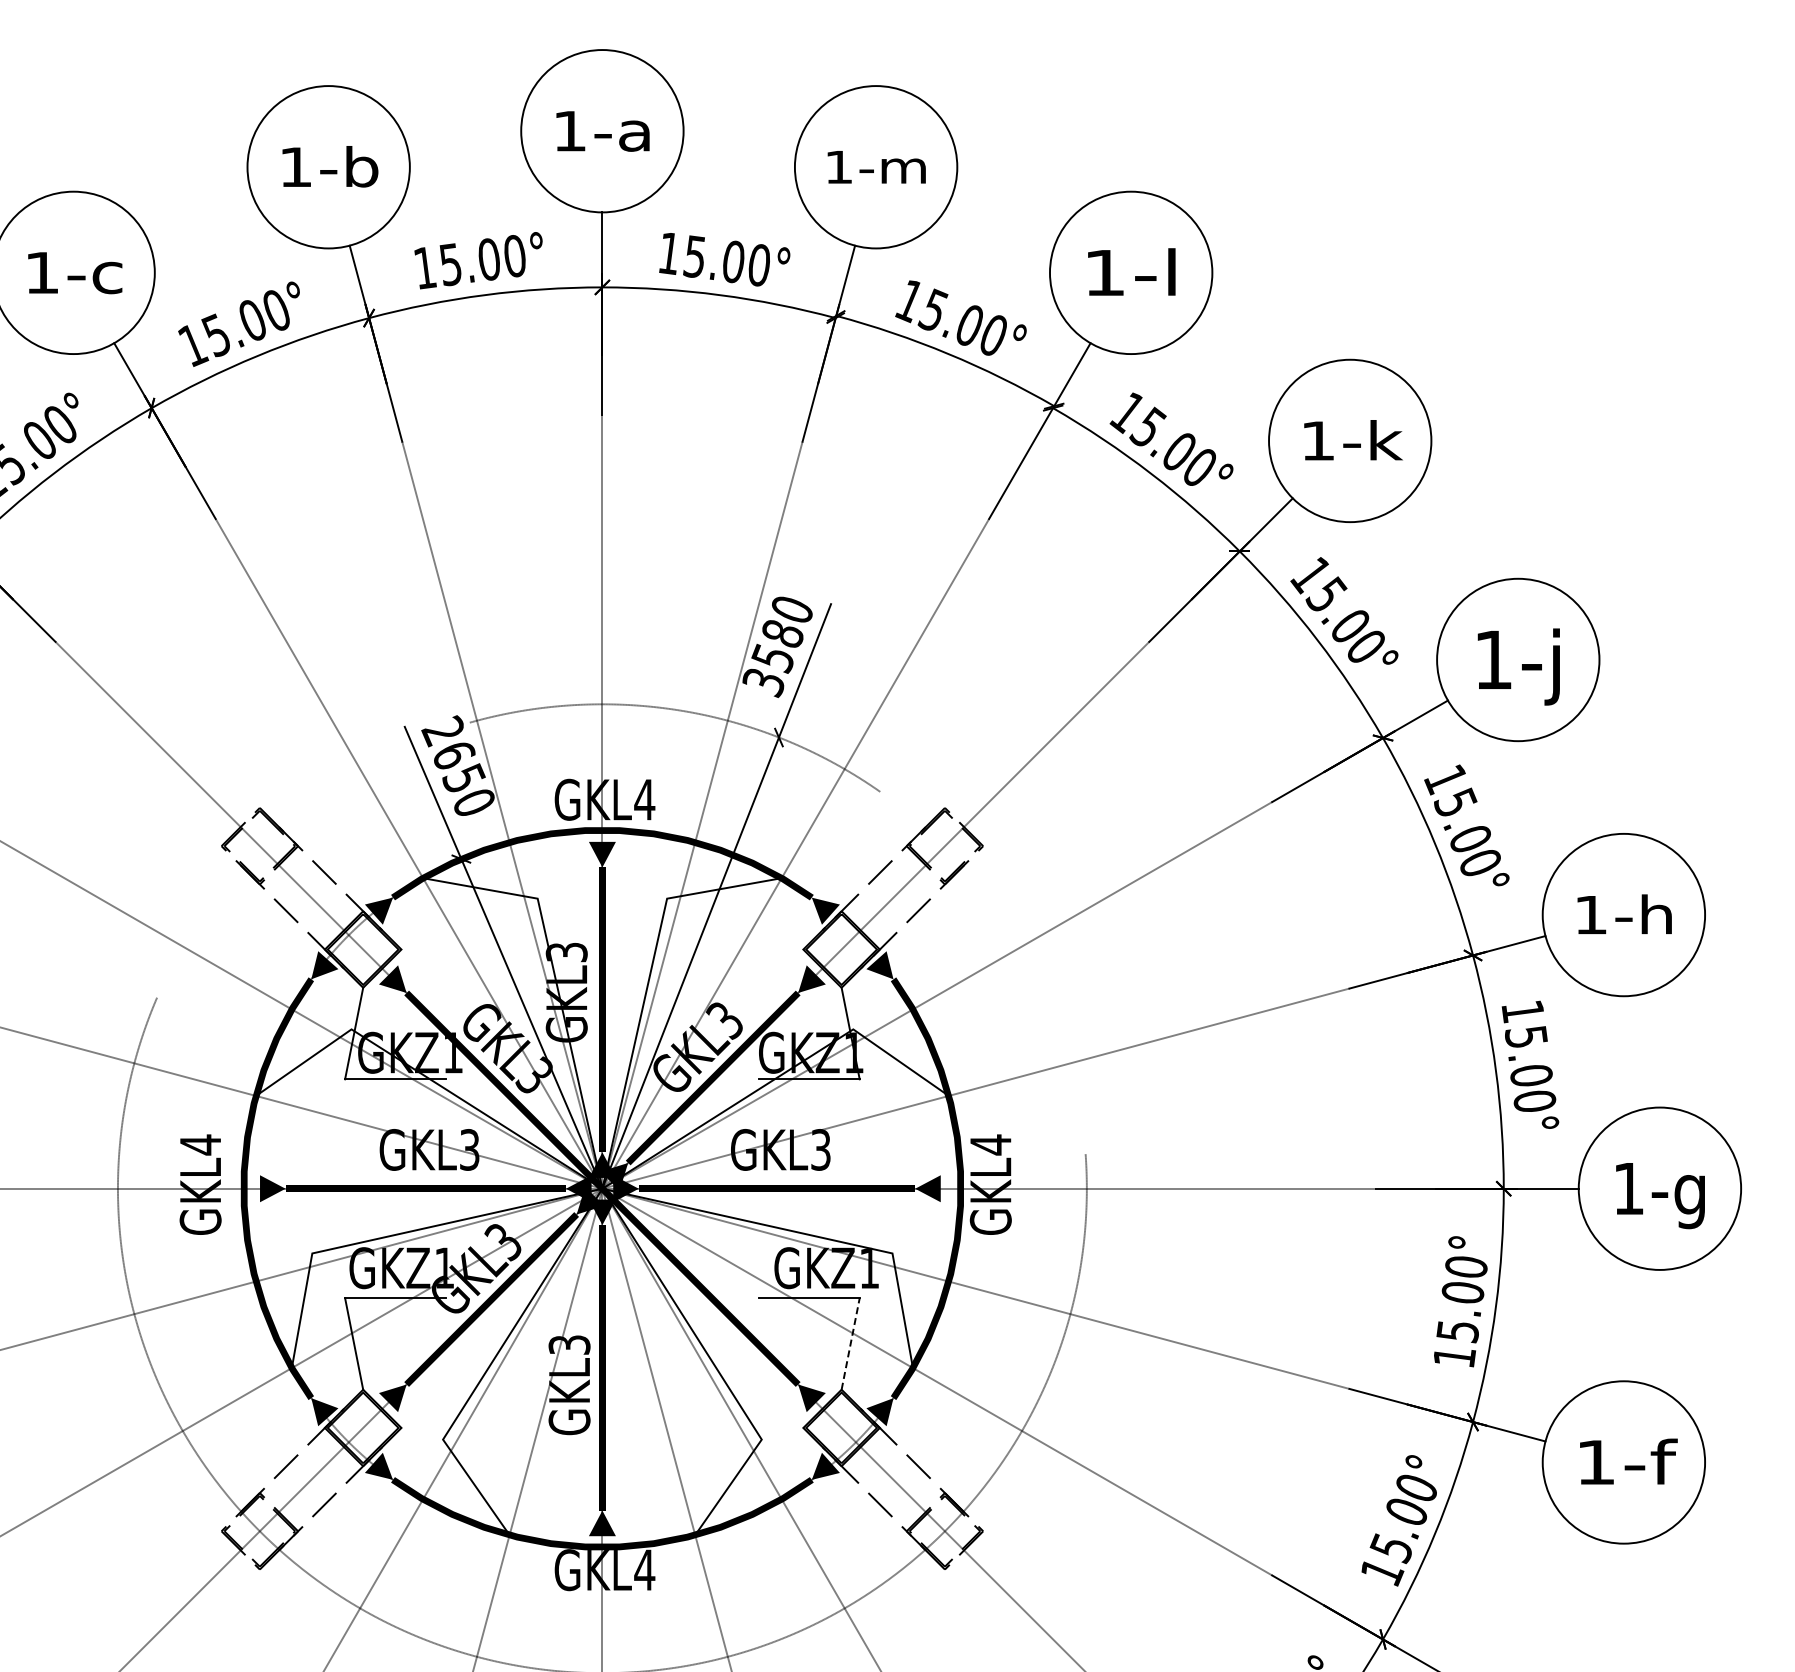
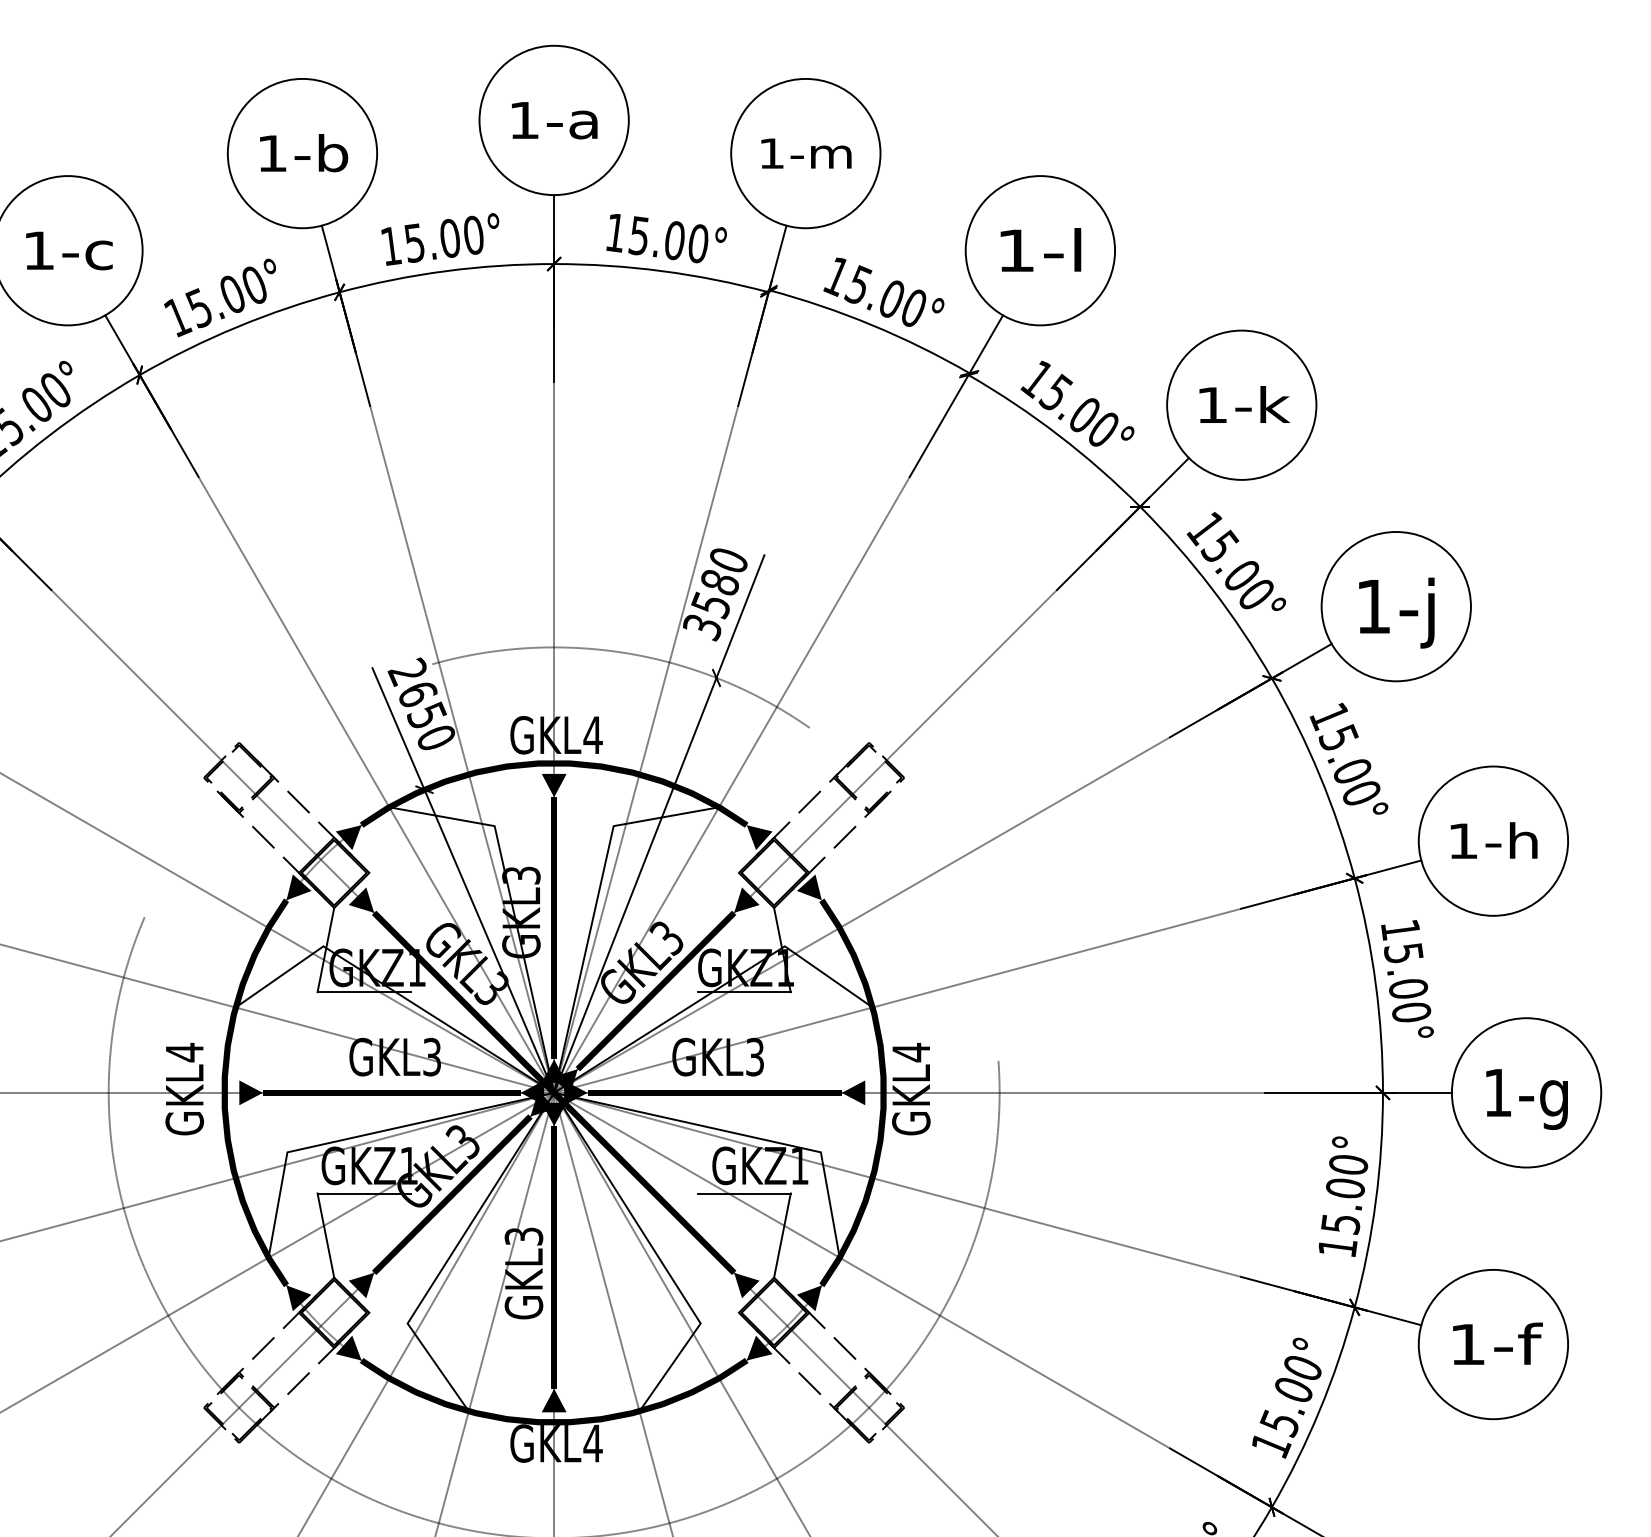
line: (850, 1343) -> (782, 1235), dashed -> solid

